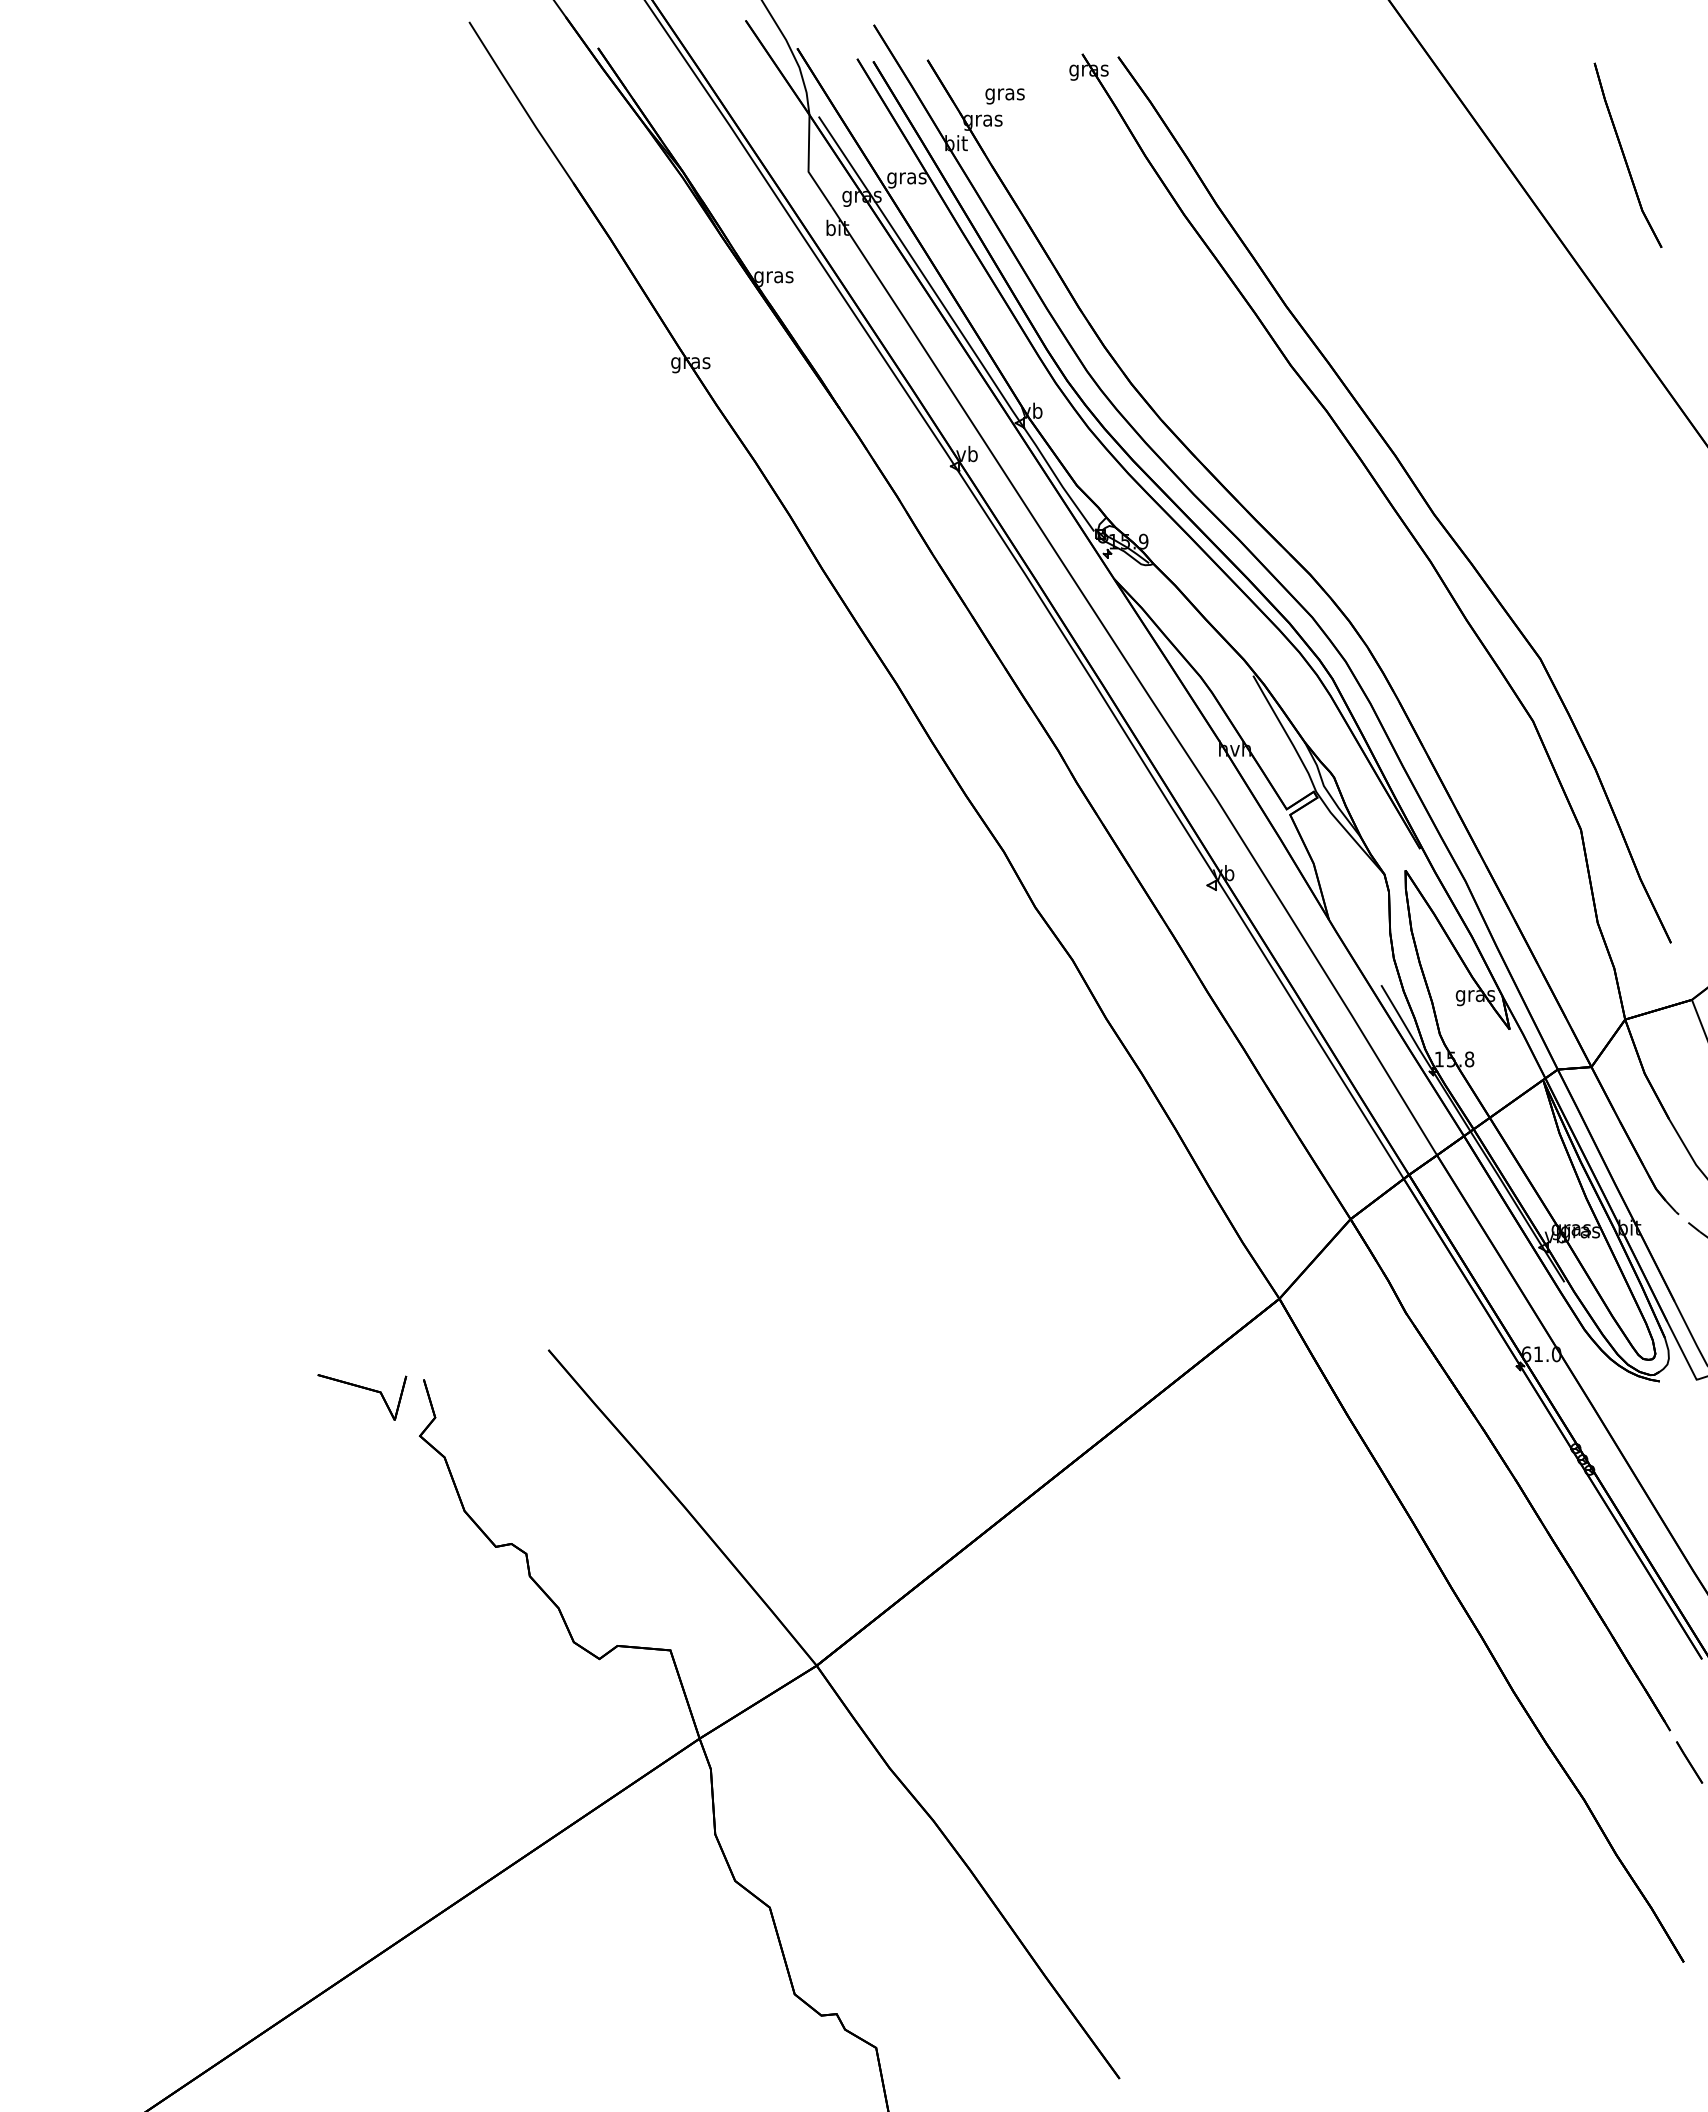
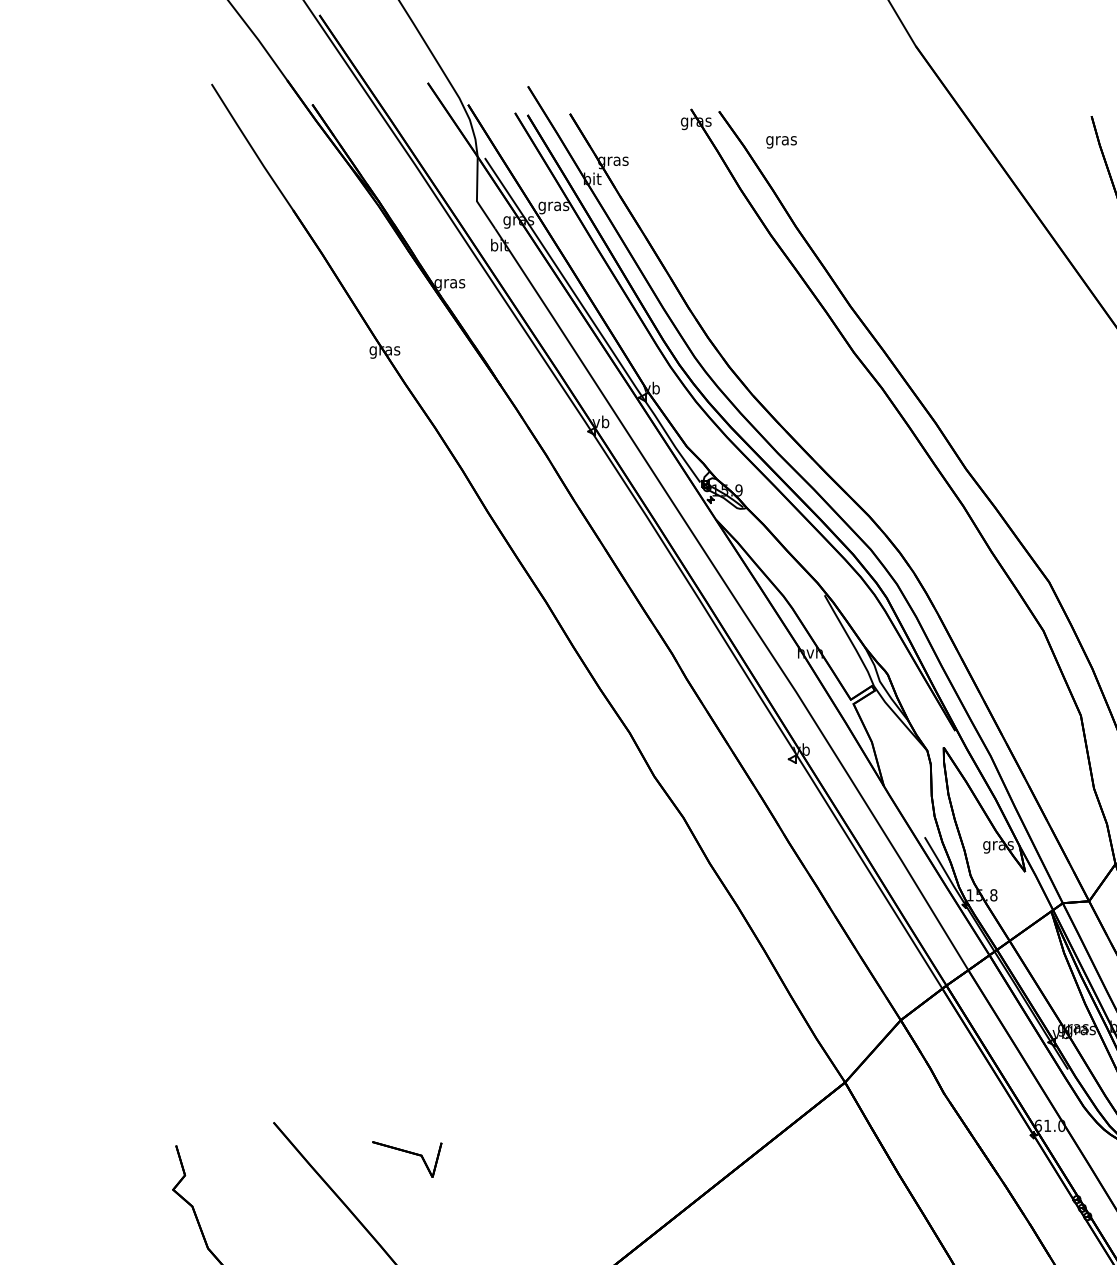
text: (1004, 96) -> (781, 142), moved
part: (365, 1389) -> (409, 1153), moved

